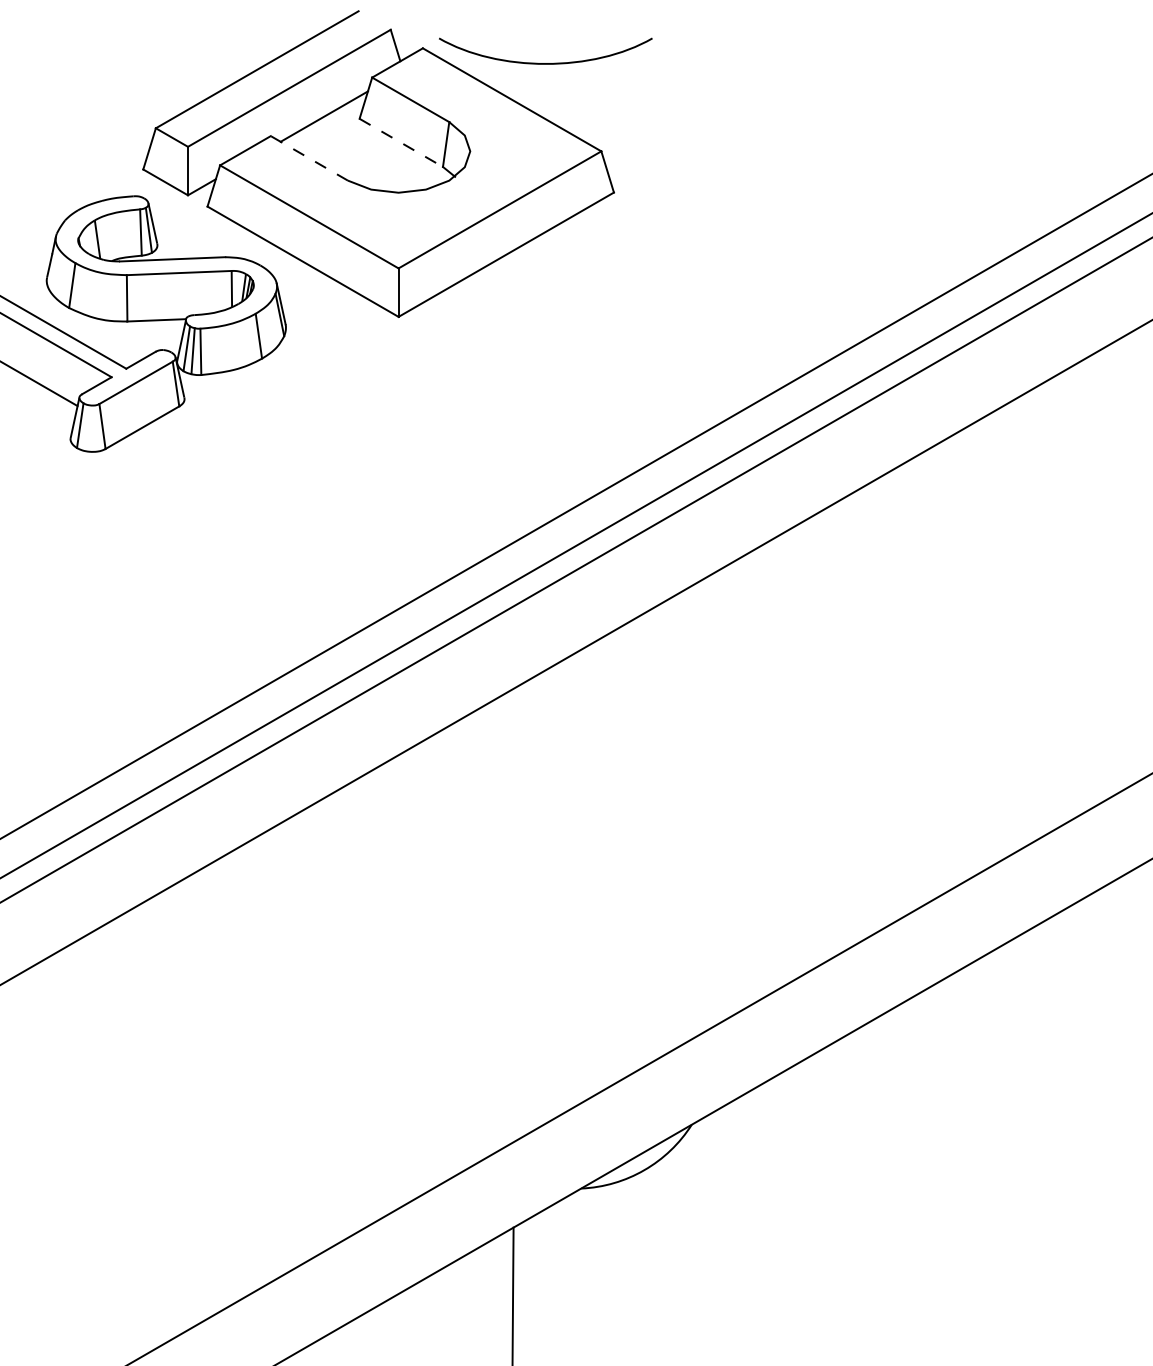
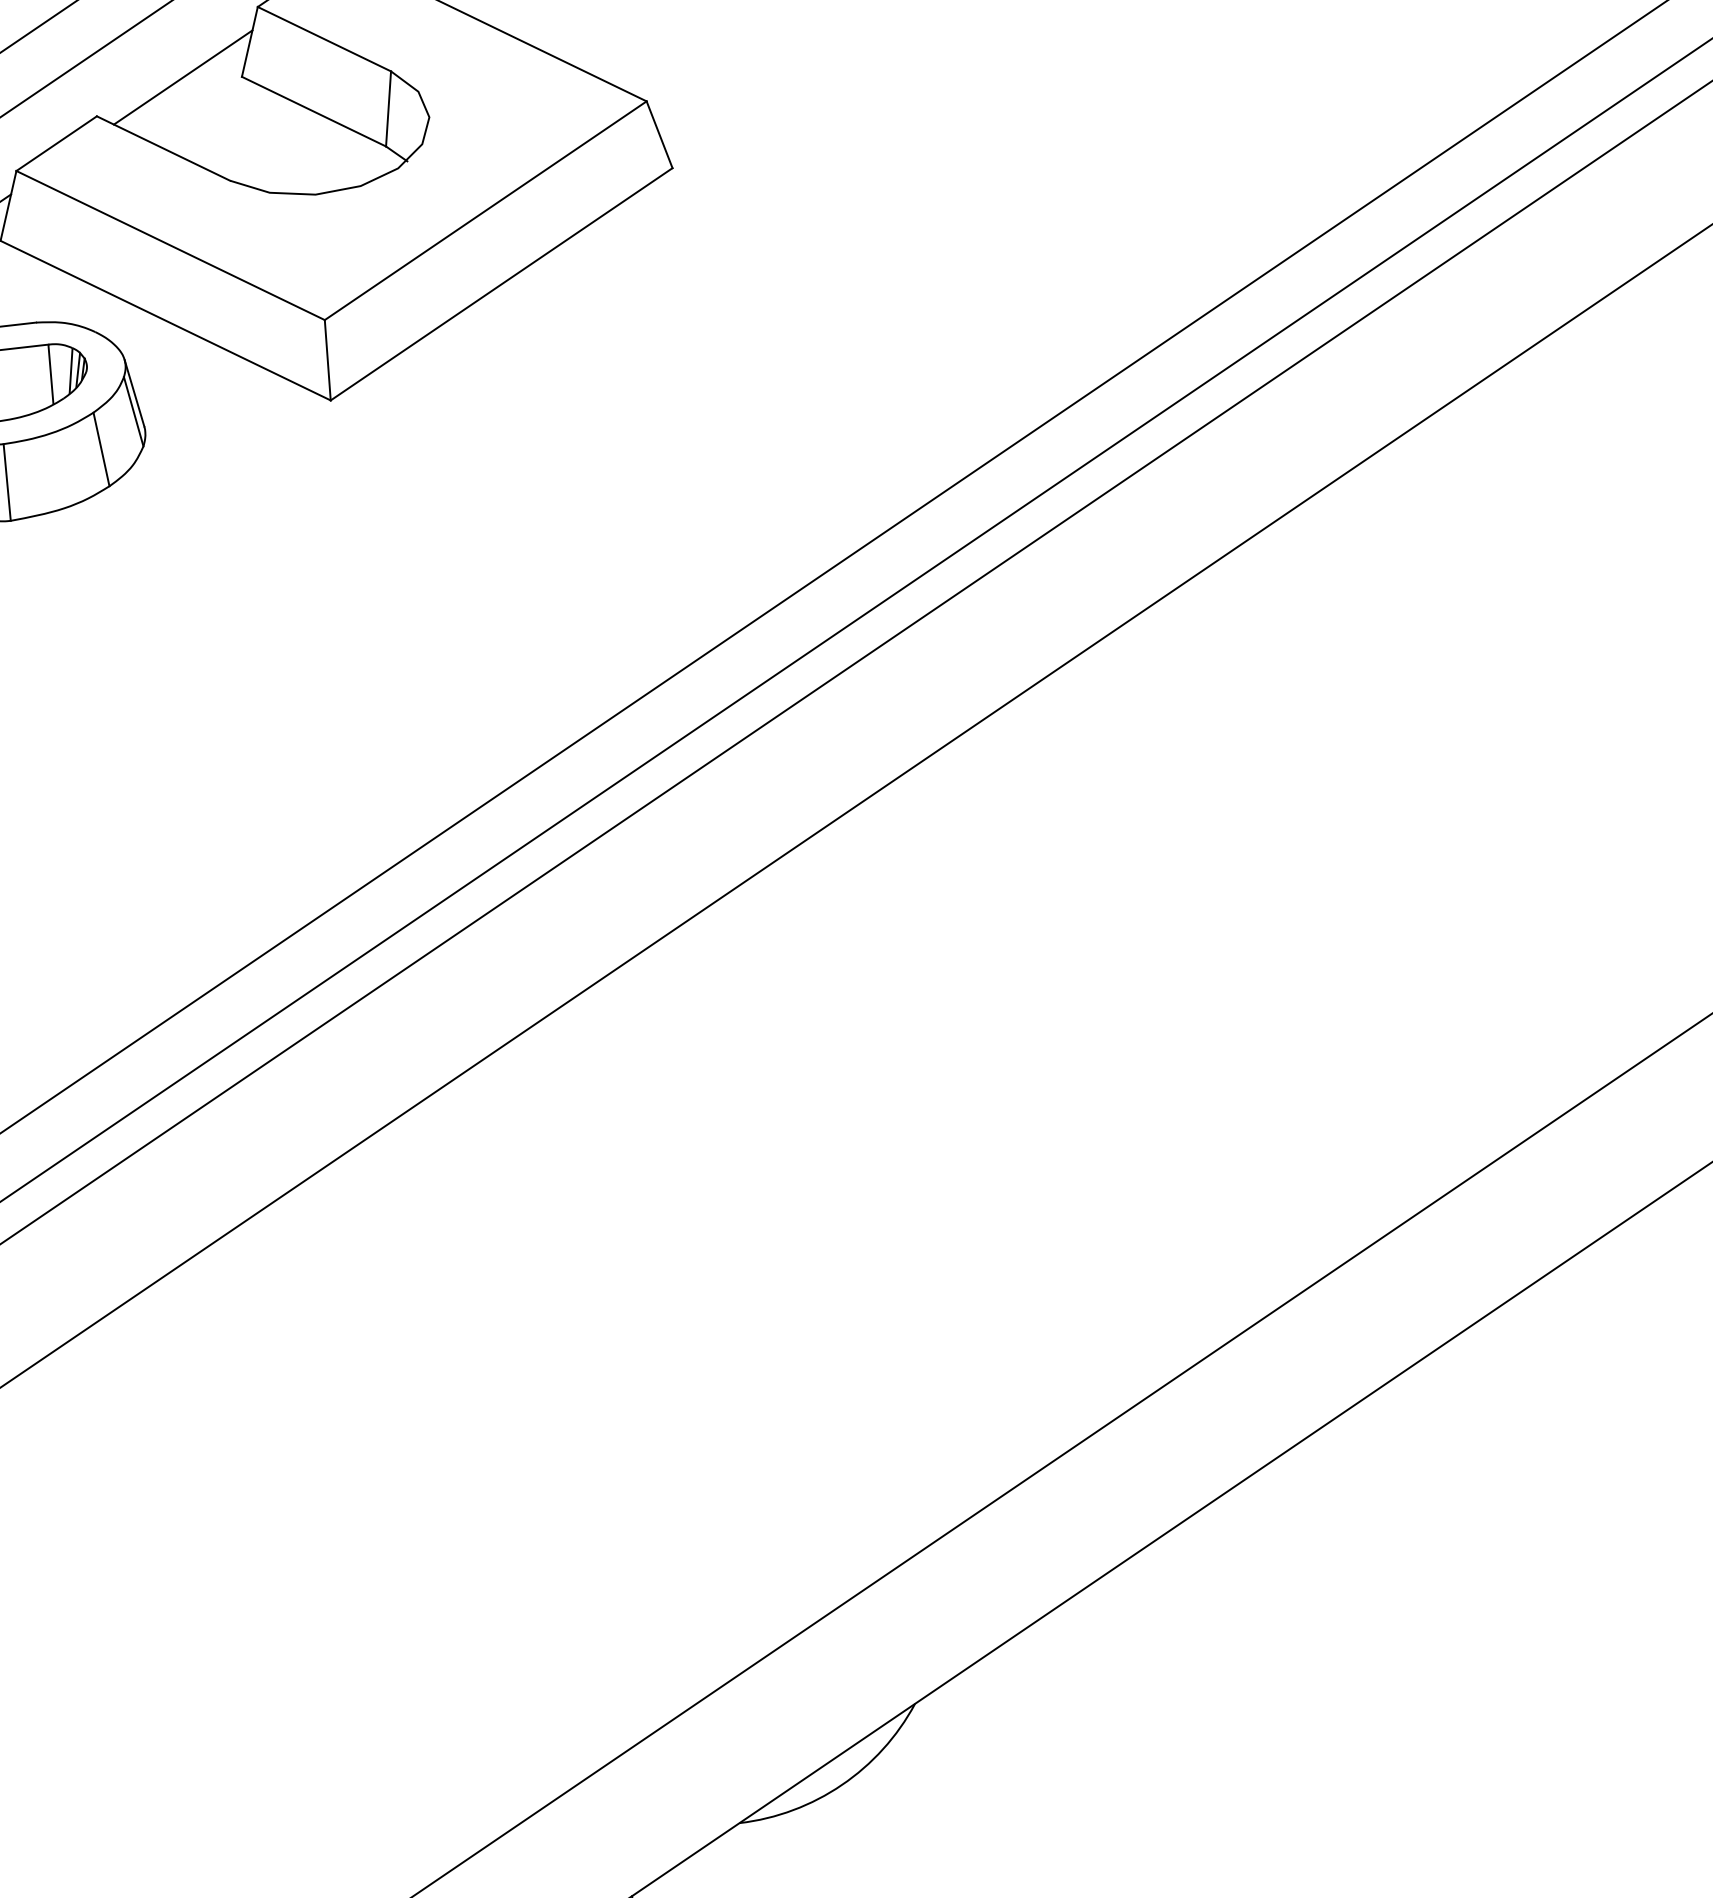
line: (401, 143) -> (314, 112), dashed -> solid
line: (309, 158) -> (163, 148), dashed -> solid

